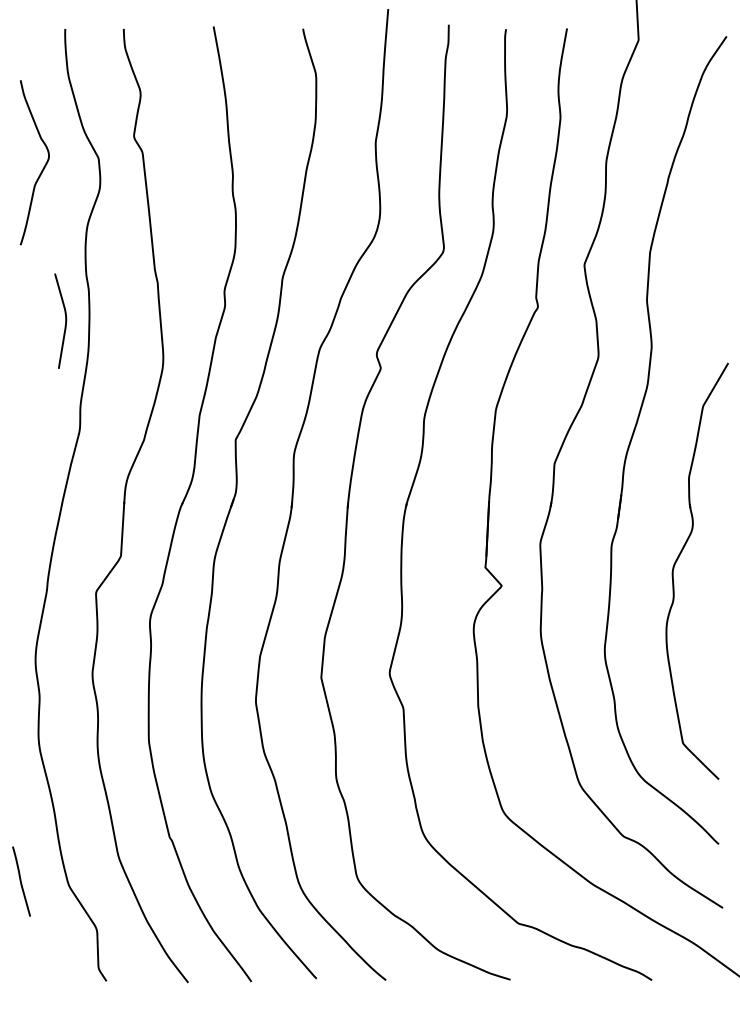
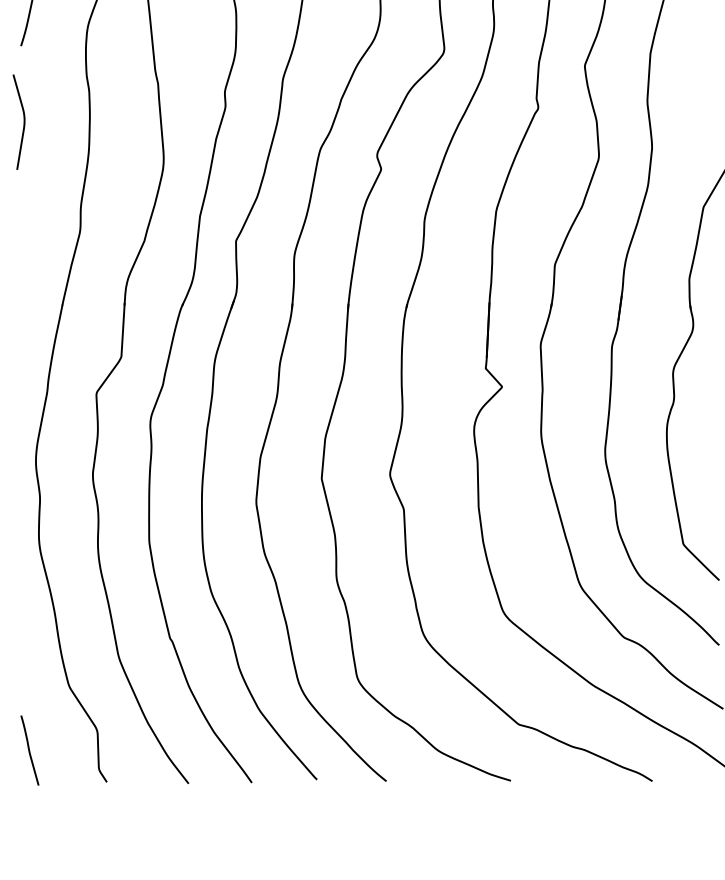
curve: (65, 320) -> (23, 121), moved
curve: (21, 881) -> (29, 750), moved

